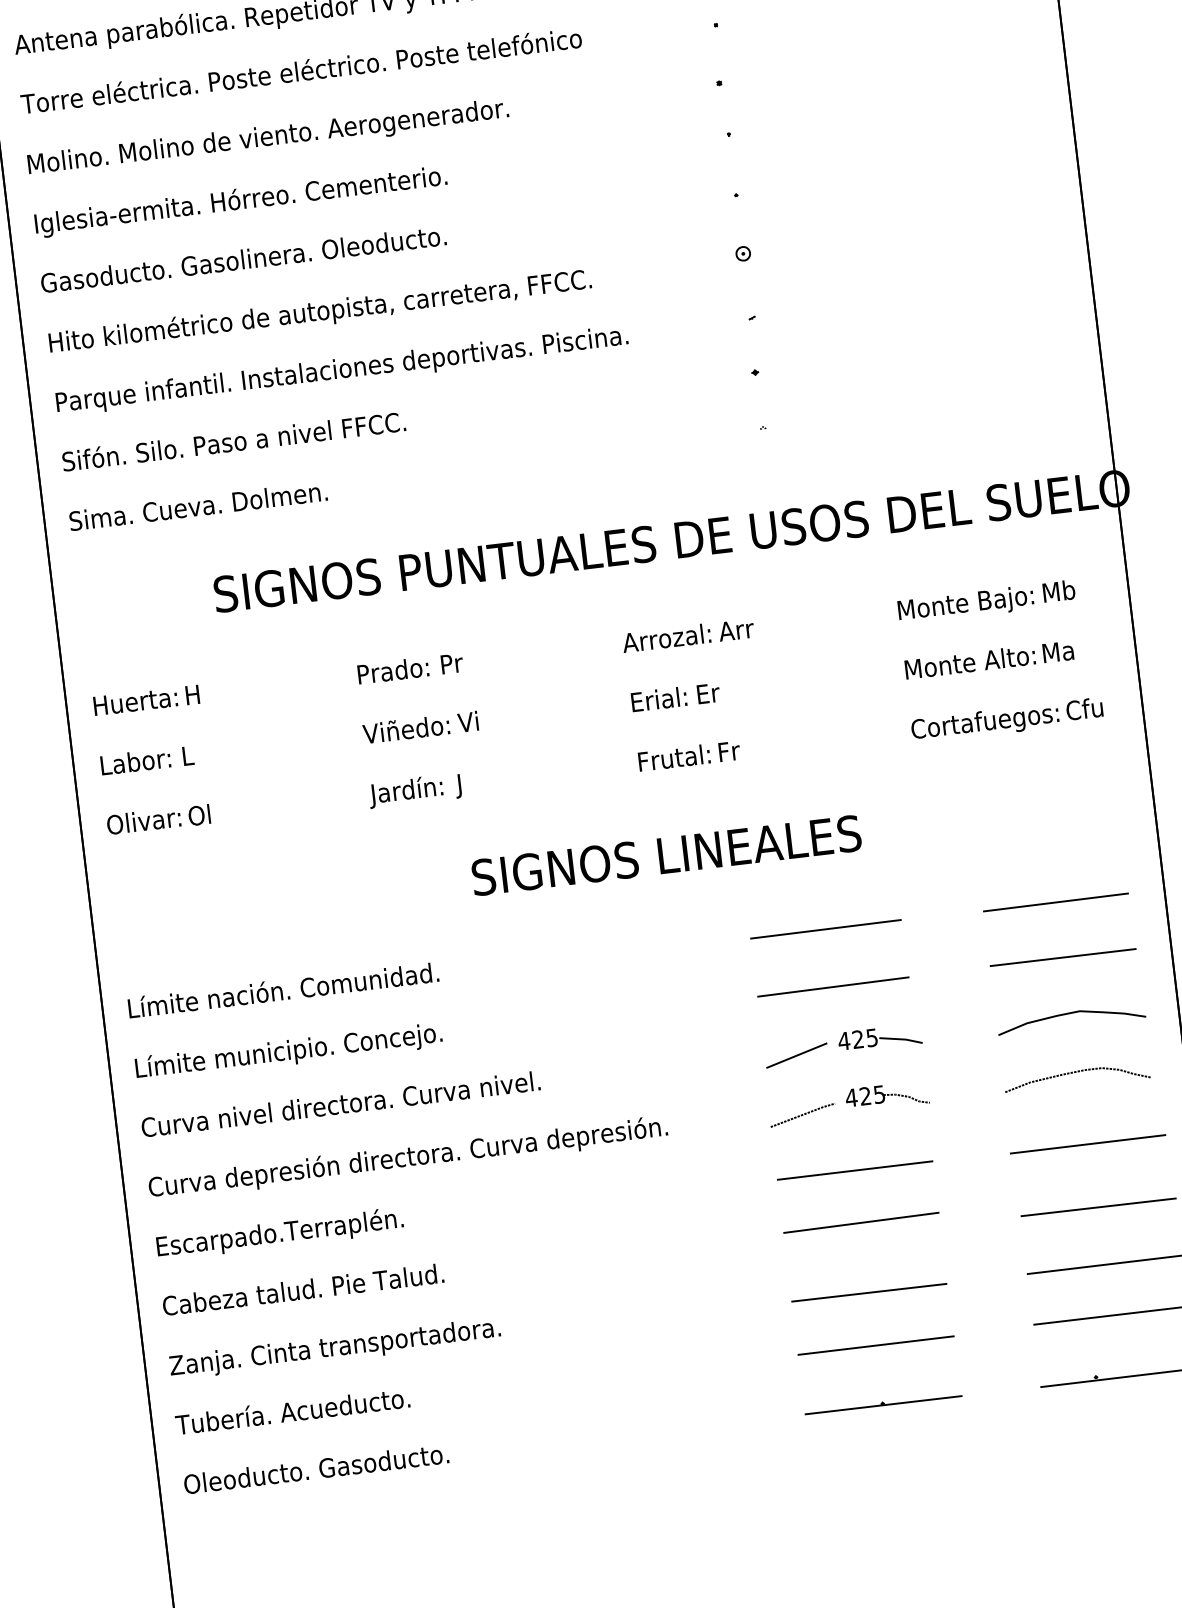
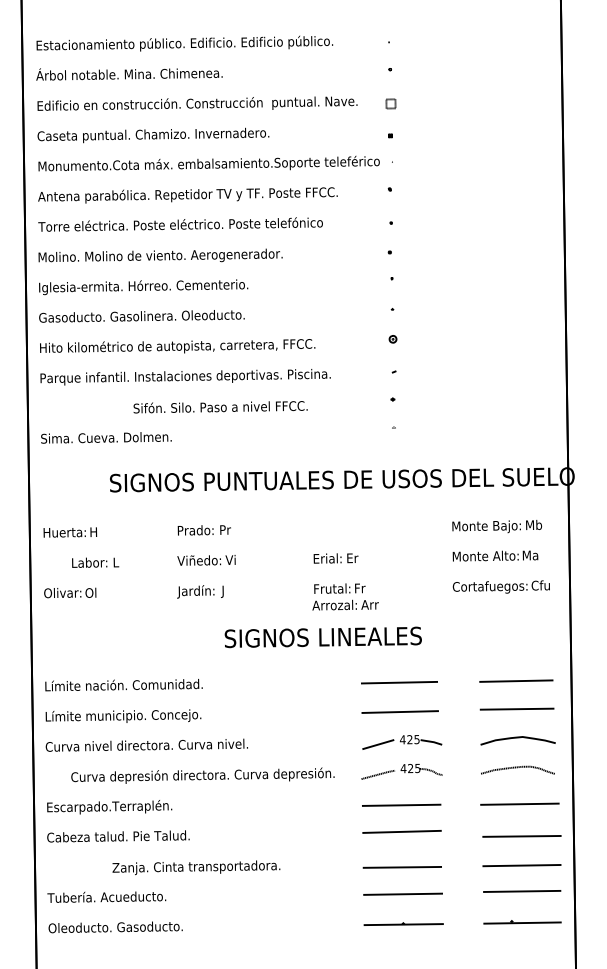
text: (233, 442) -> (220, 407), moved
text: (687, 634) -> (345, 604), moved
text: (147, 760) -> (95, 562), moved
text: (407, 1157) -> (202, 775), moved
text: (335, 1348) -> (196, 867), moved

